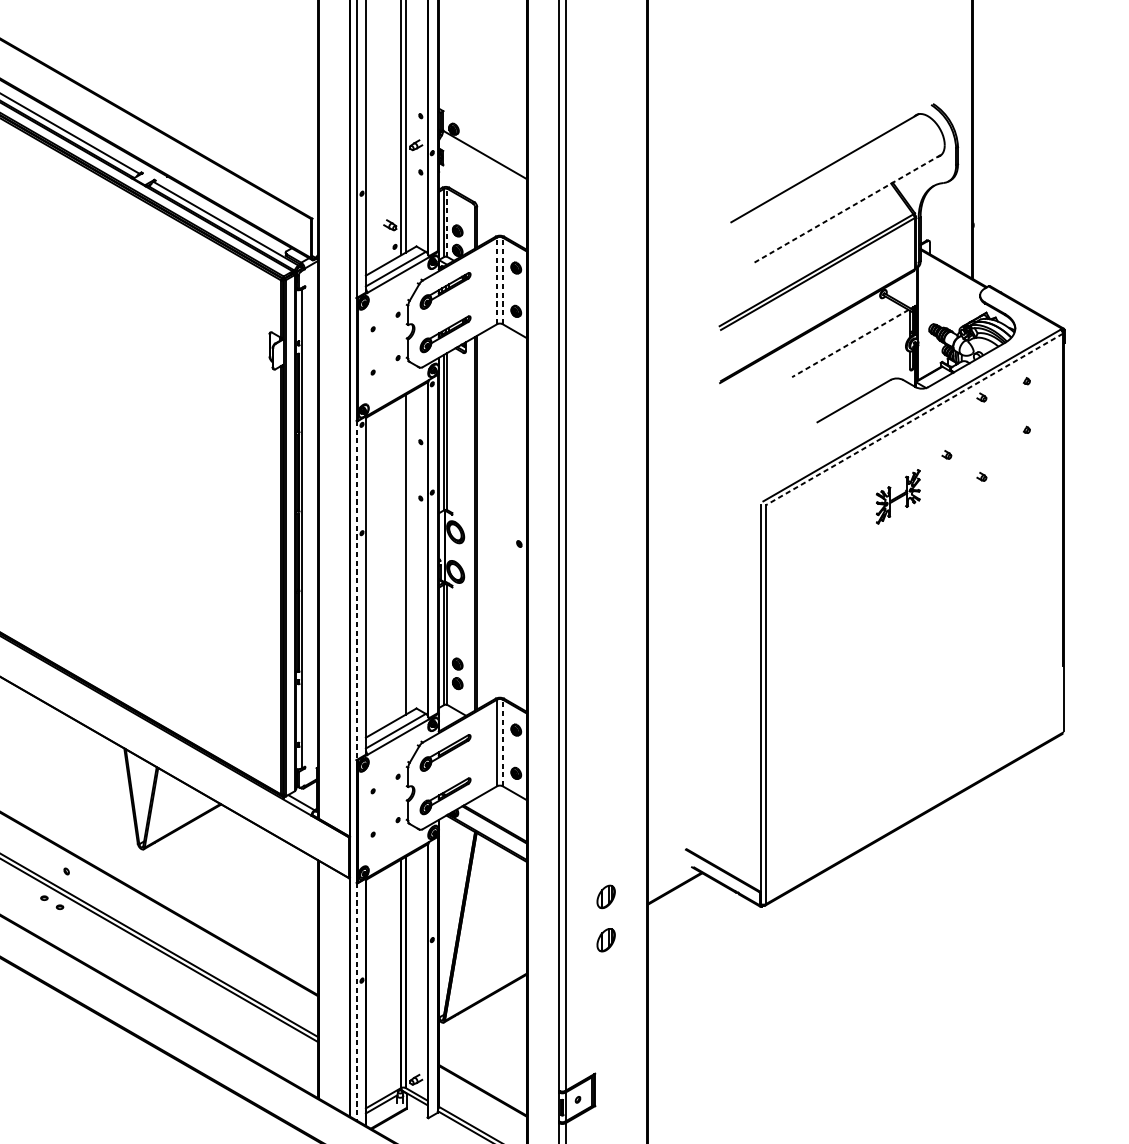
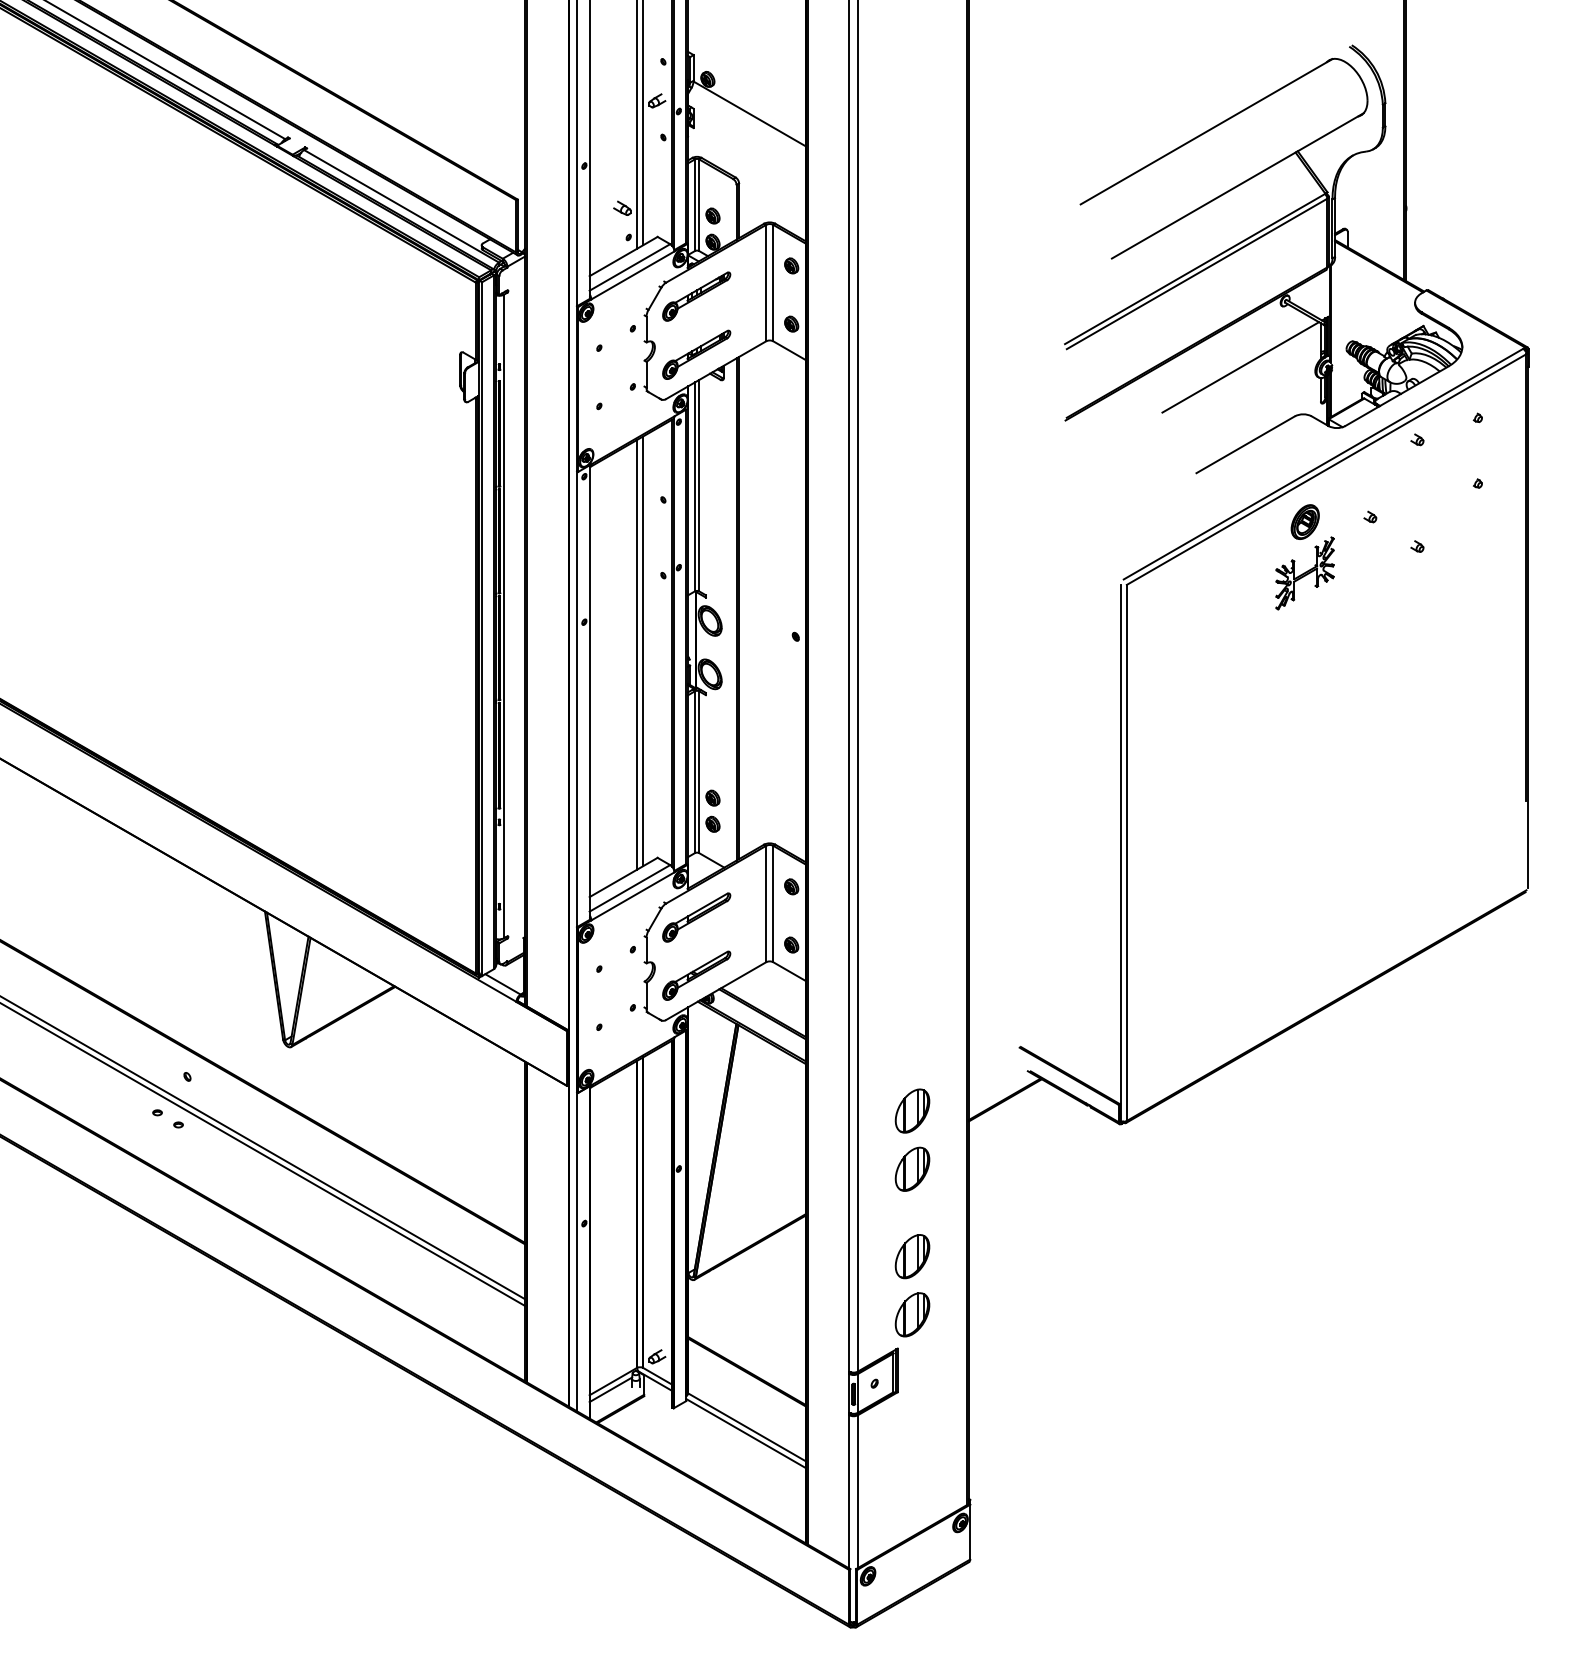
line: (848, 208) -> (1238, 185), dashed -> solid
line: (447, 223) -> (699, 205), dashed -> solid
line: (497, 280) -> (766, 282), dashed -> solid
line: (502, 280) -> (773, 282), dashed -> solid
line: (850, 343) -> (1240, 367), dashed -> solid
line: (914, 419) -> (1326, 469), dashed -> solid
part: (897, 458) -> (1304, 521), added
line: (401, 557) -> (637, 654), added
line: (356, 590) -> (577, 699), dashed -> solid
line: (502, 742) -> (773, 903), dashed -> solid
part: (606, 896) -> (912, 1110), size x1.43
part: (606, 939) -> (912, 1168), size x1.43
line: (356, 1001) -> (577, 1251), dashed -> solid
part: (606, 1005) -> (912, 1256), added
part: (606, 1048) -> (912, 1314), added

